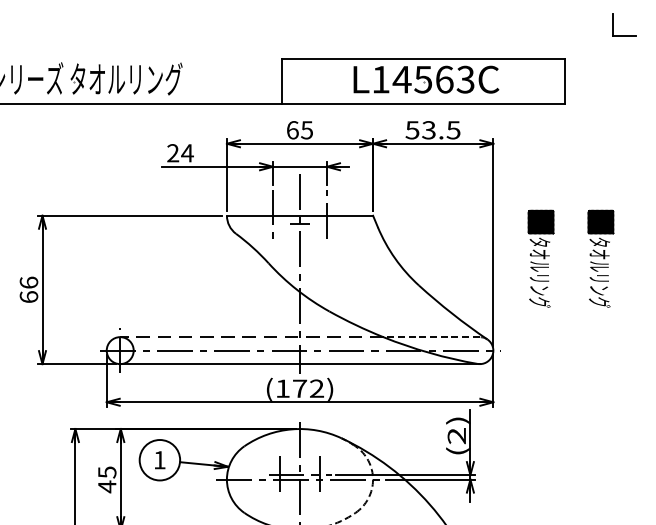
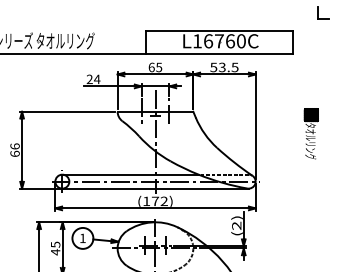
text: (433, 80) -> (224, 41), L14563C -> L16760C
part: (539, 257) -> (279, 133), removed
line: (251, 336) -> (130, 174), dashed -> solid

